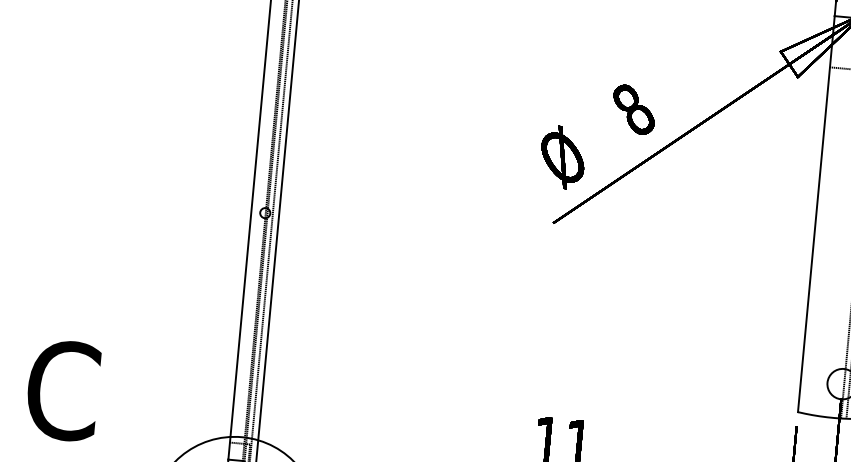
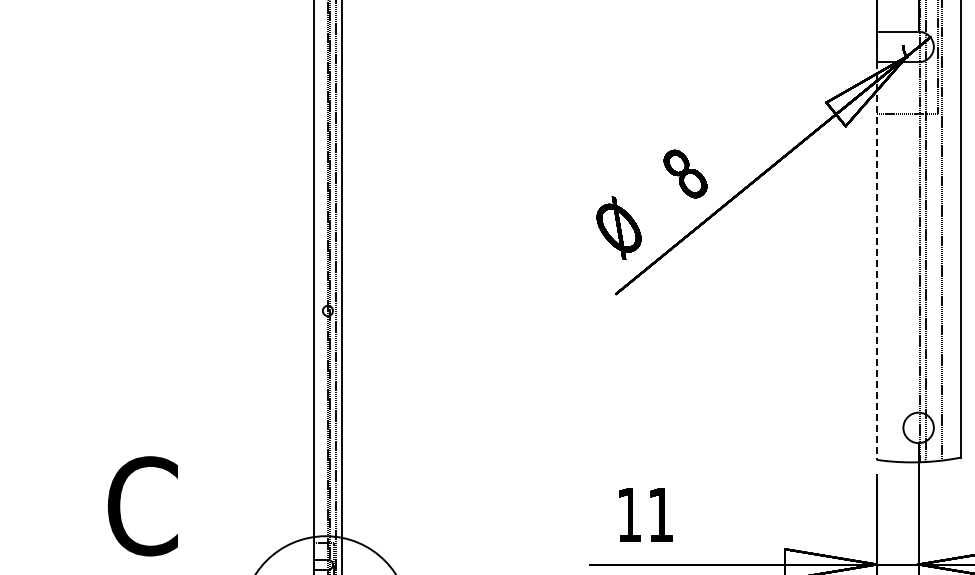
line: (816, 214) -> (876, 261), solid -> dashed

